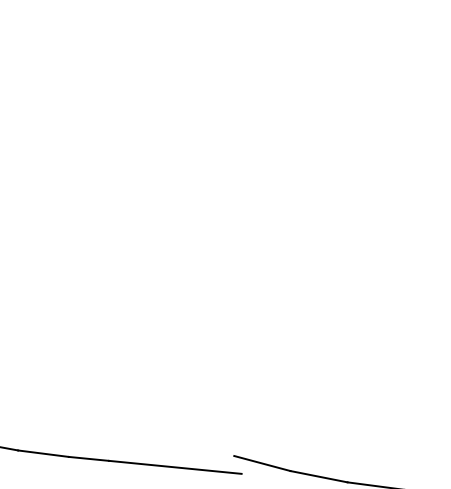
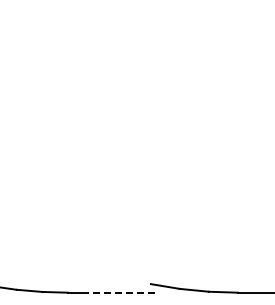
line: (174, 466) -> (121, 292), solid -> dashed

